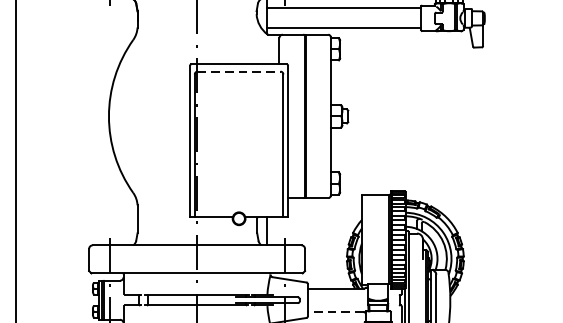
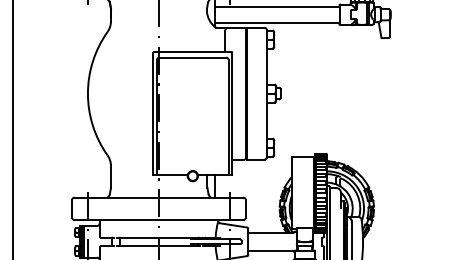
line: (239, 71) -> (193, 57), dashed -> solid
line: (335, 312) -> (270, 251), dashed -> solid

